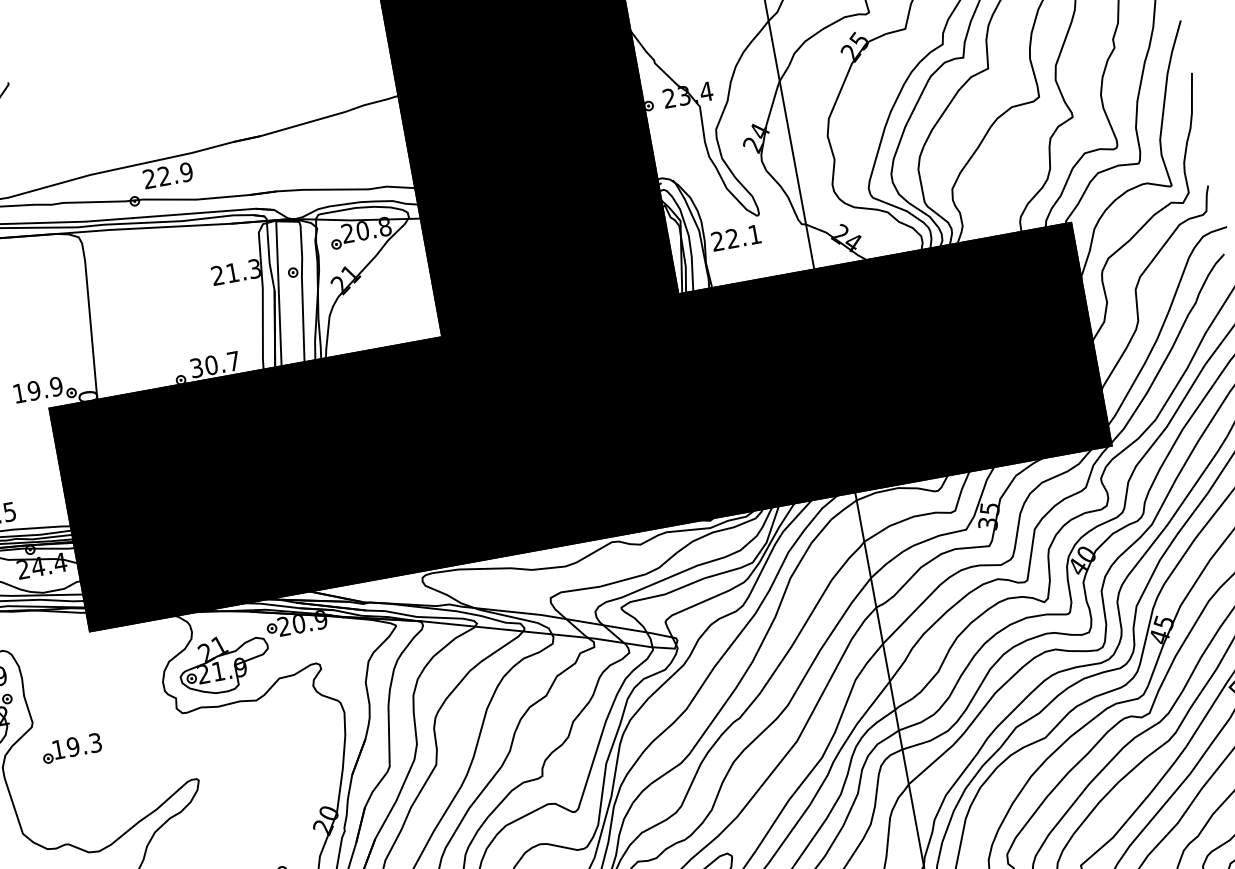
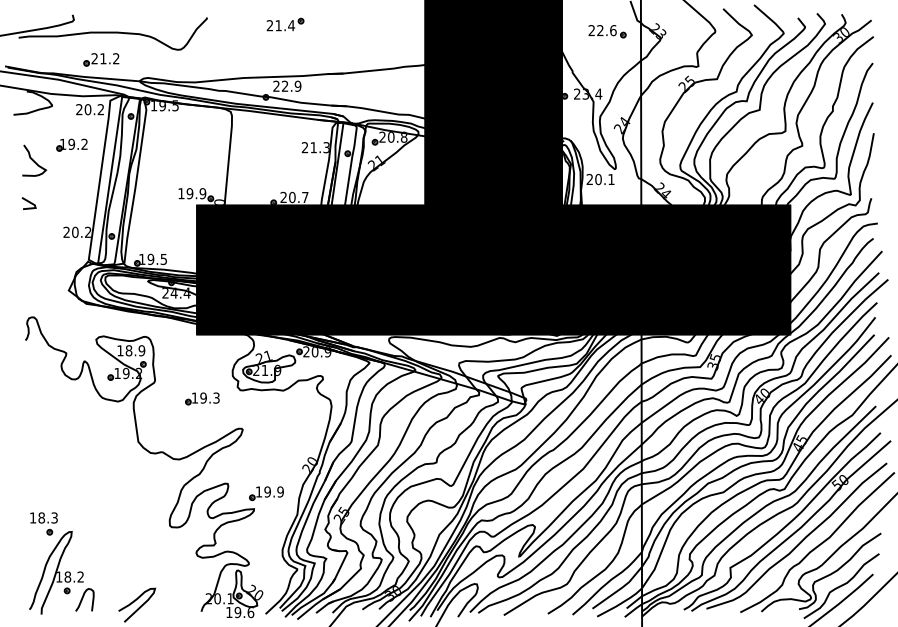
part: (145, 69) -> (285, 24), added
text: (732, 238) -> (598, 179), 22.1 -> 20.1
text: (196, 368) -> (283, 197), 30.7 -> 20.7
part: (71, 747) -> (202, 398), moved

